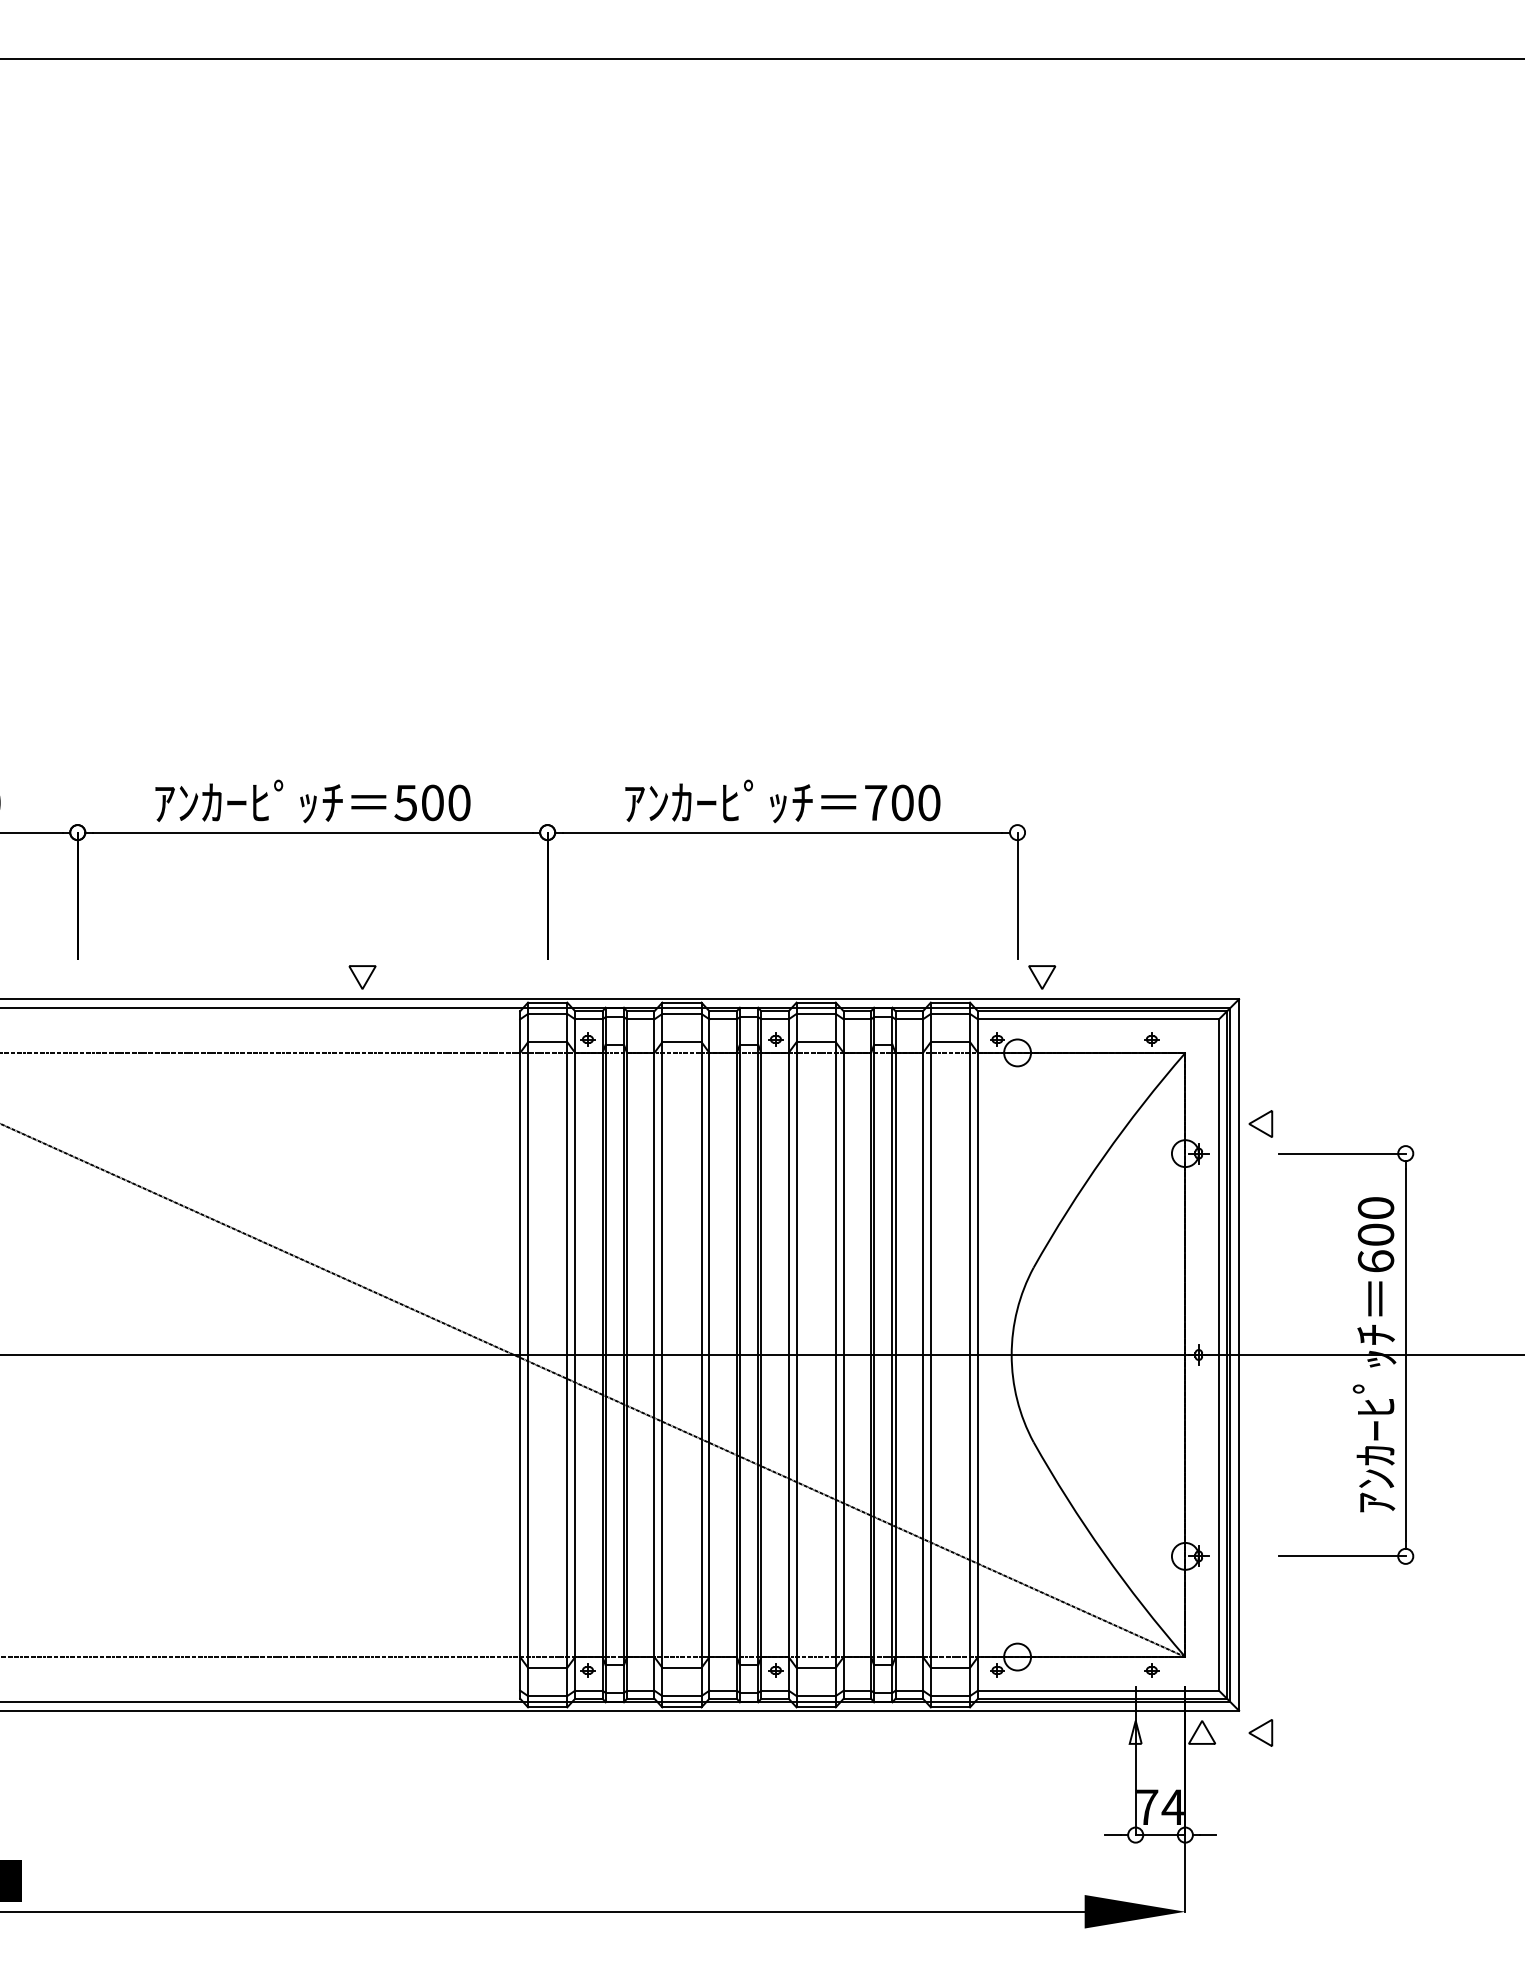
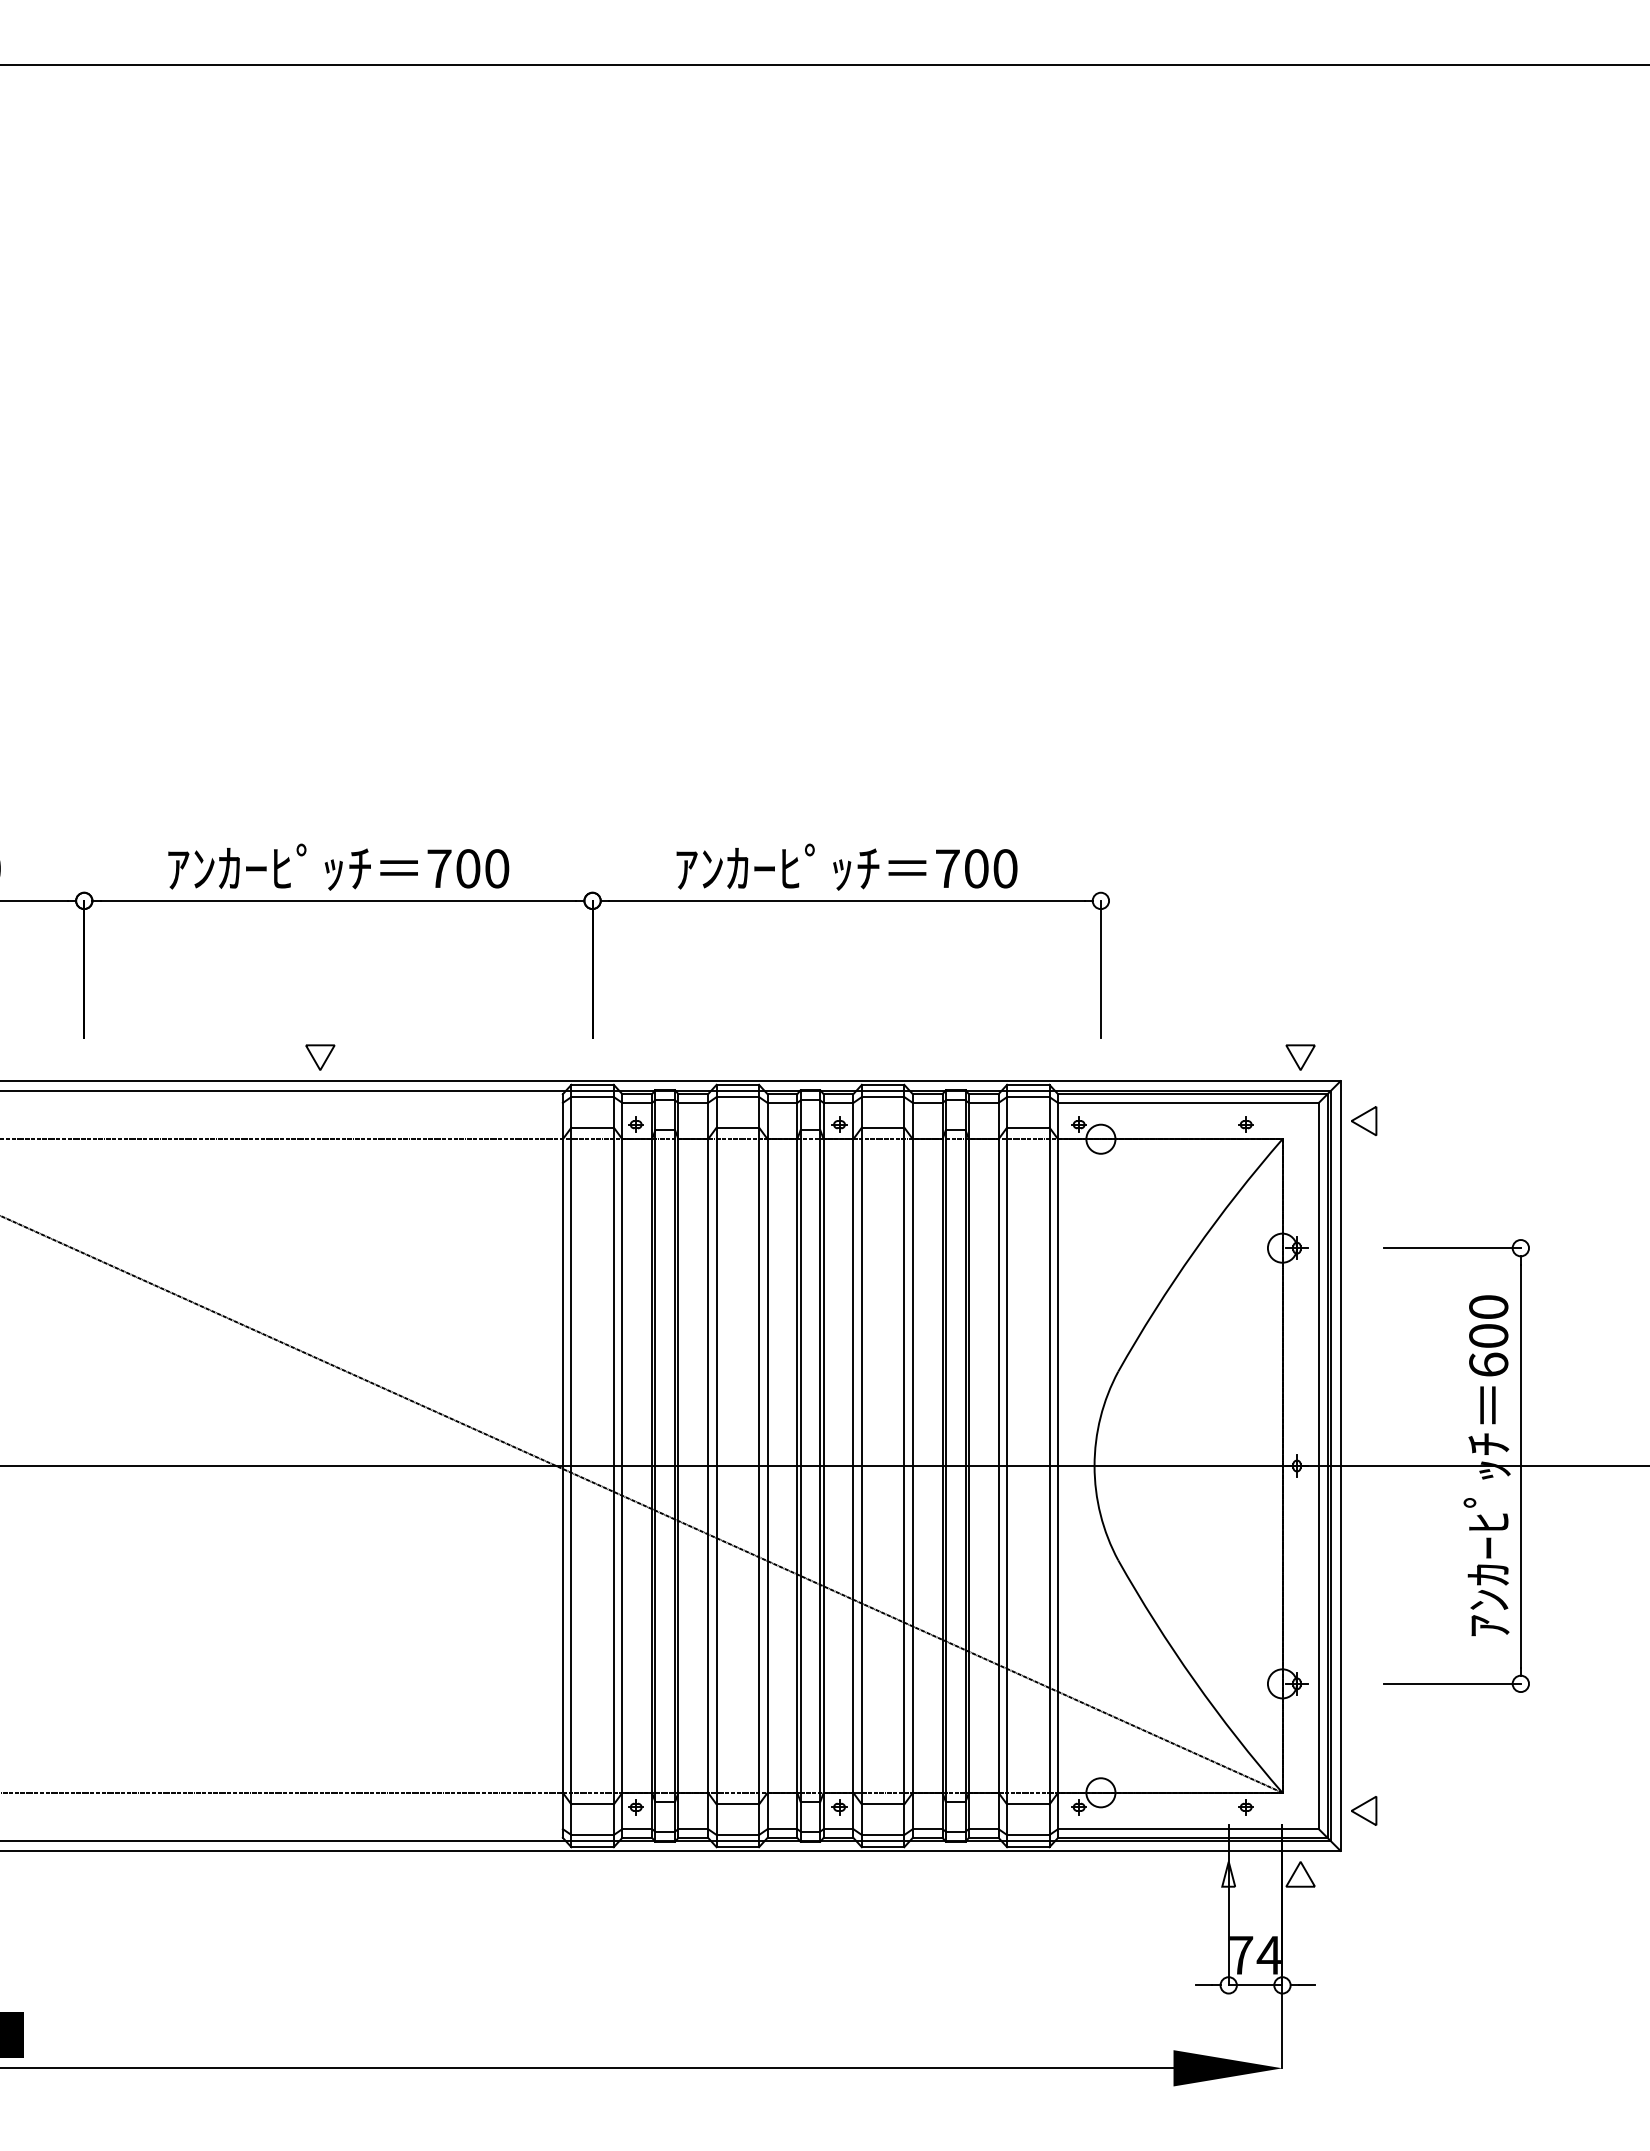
text: (405, 802) -> (438, 868), 500 -> 700
part: (362, 977) -> (320, 1057), moved
part: (1042, 977) -> (1300, 1057), moved
part: (1261, 1123) -> (1364, 1120), moved
part: (1261, 1732) -> (1364, 1810), moved

